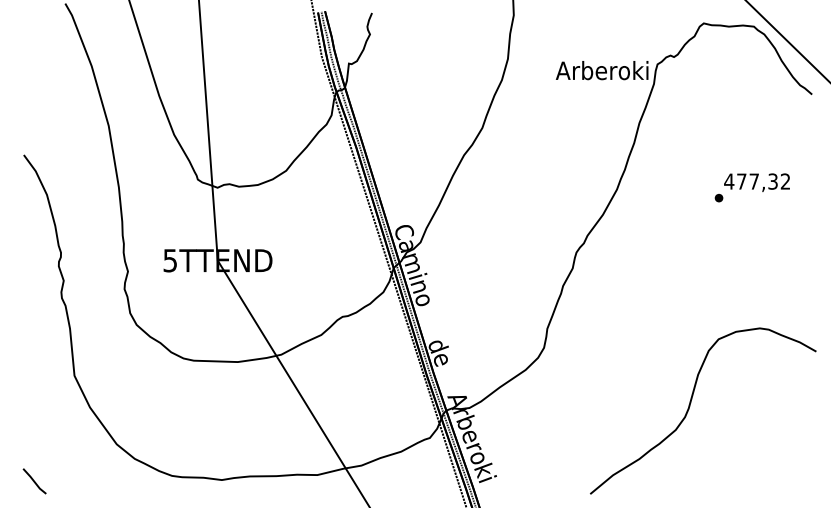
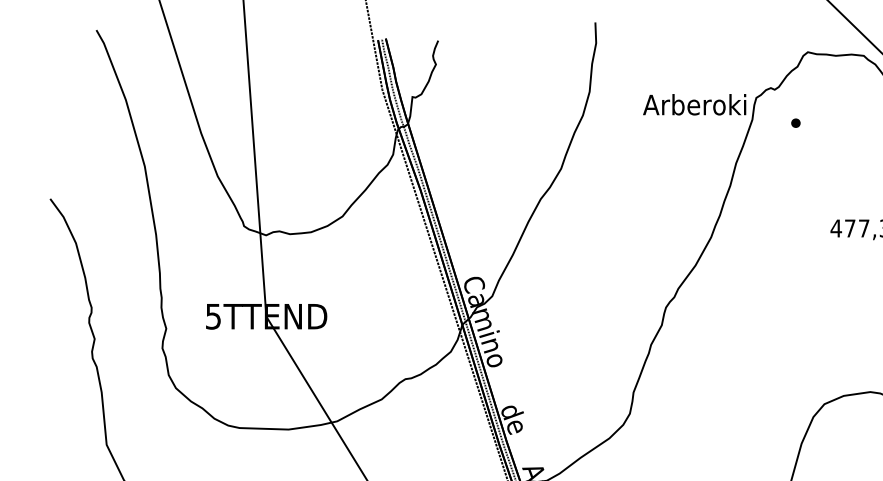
part: (718, 198) -> (795, 123), moved

